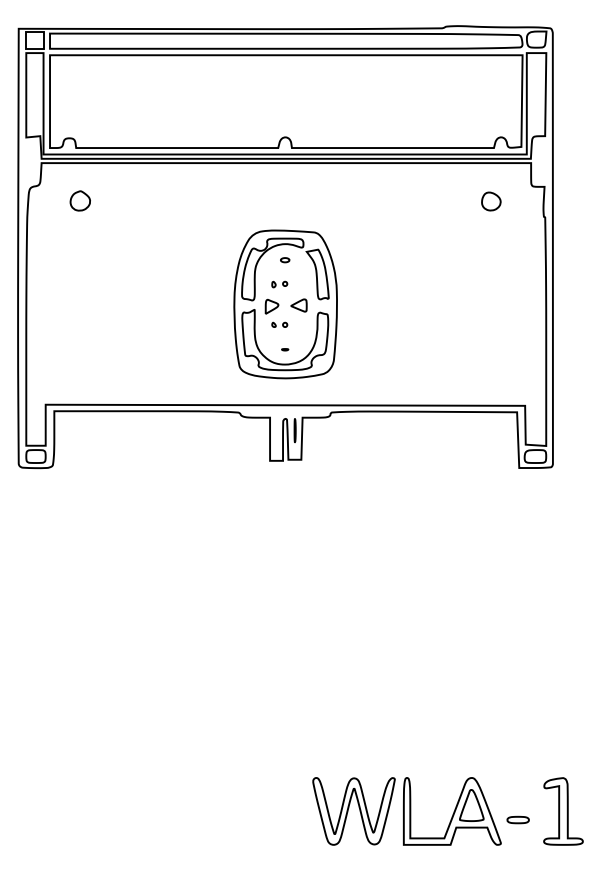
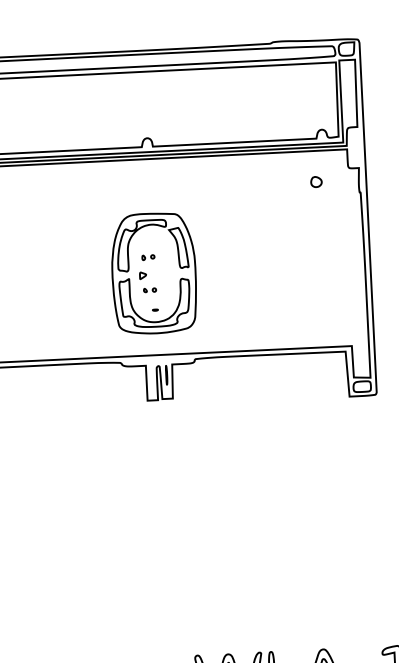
part: (491, 201) -> (316, 182), size x0.7
part: (285, 260) -> (152, 237), removed
part: (298, 305) -> (164, 273), removed
part: (271, 306) -> (142, 275), size x0.6

